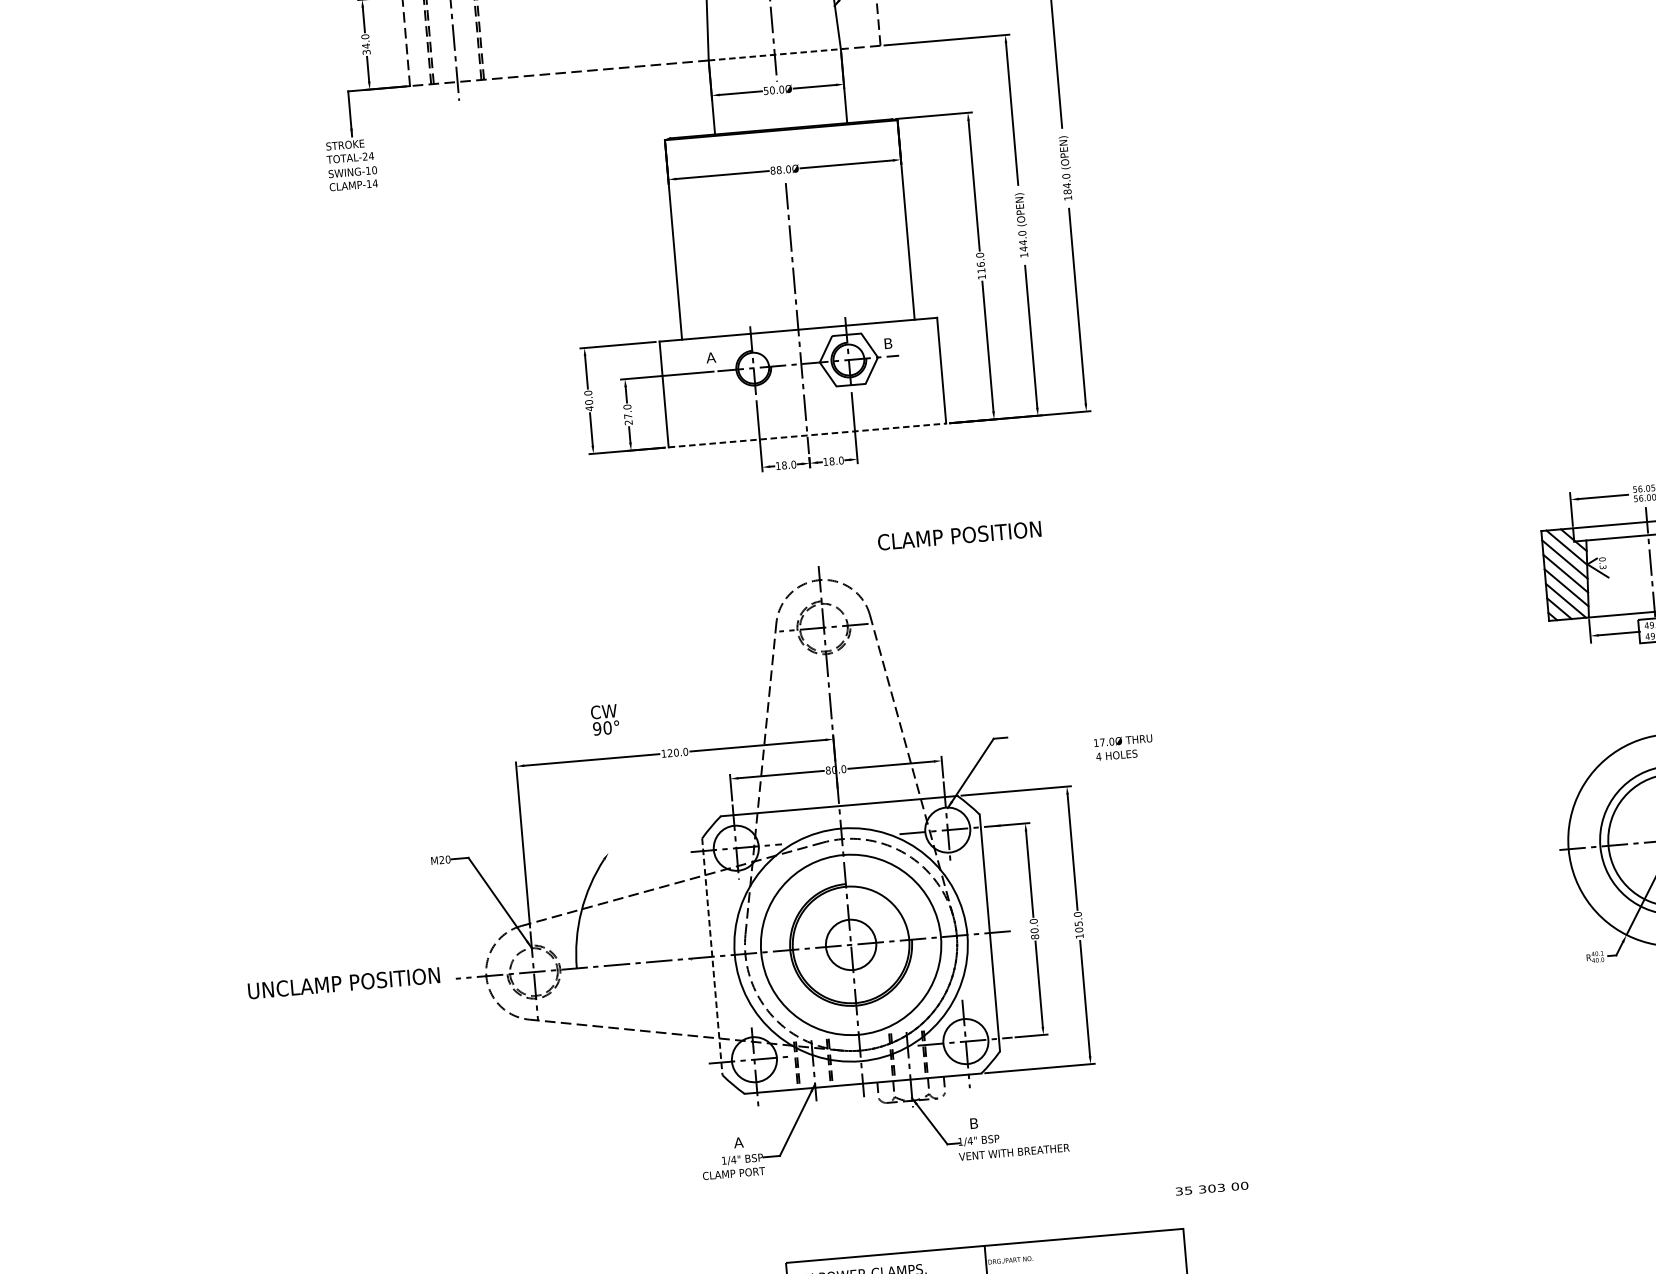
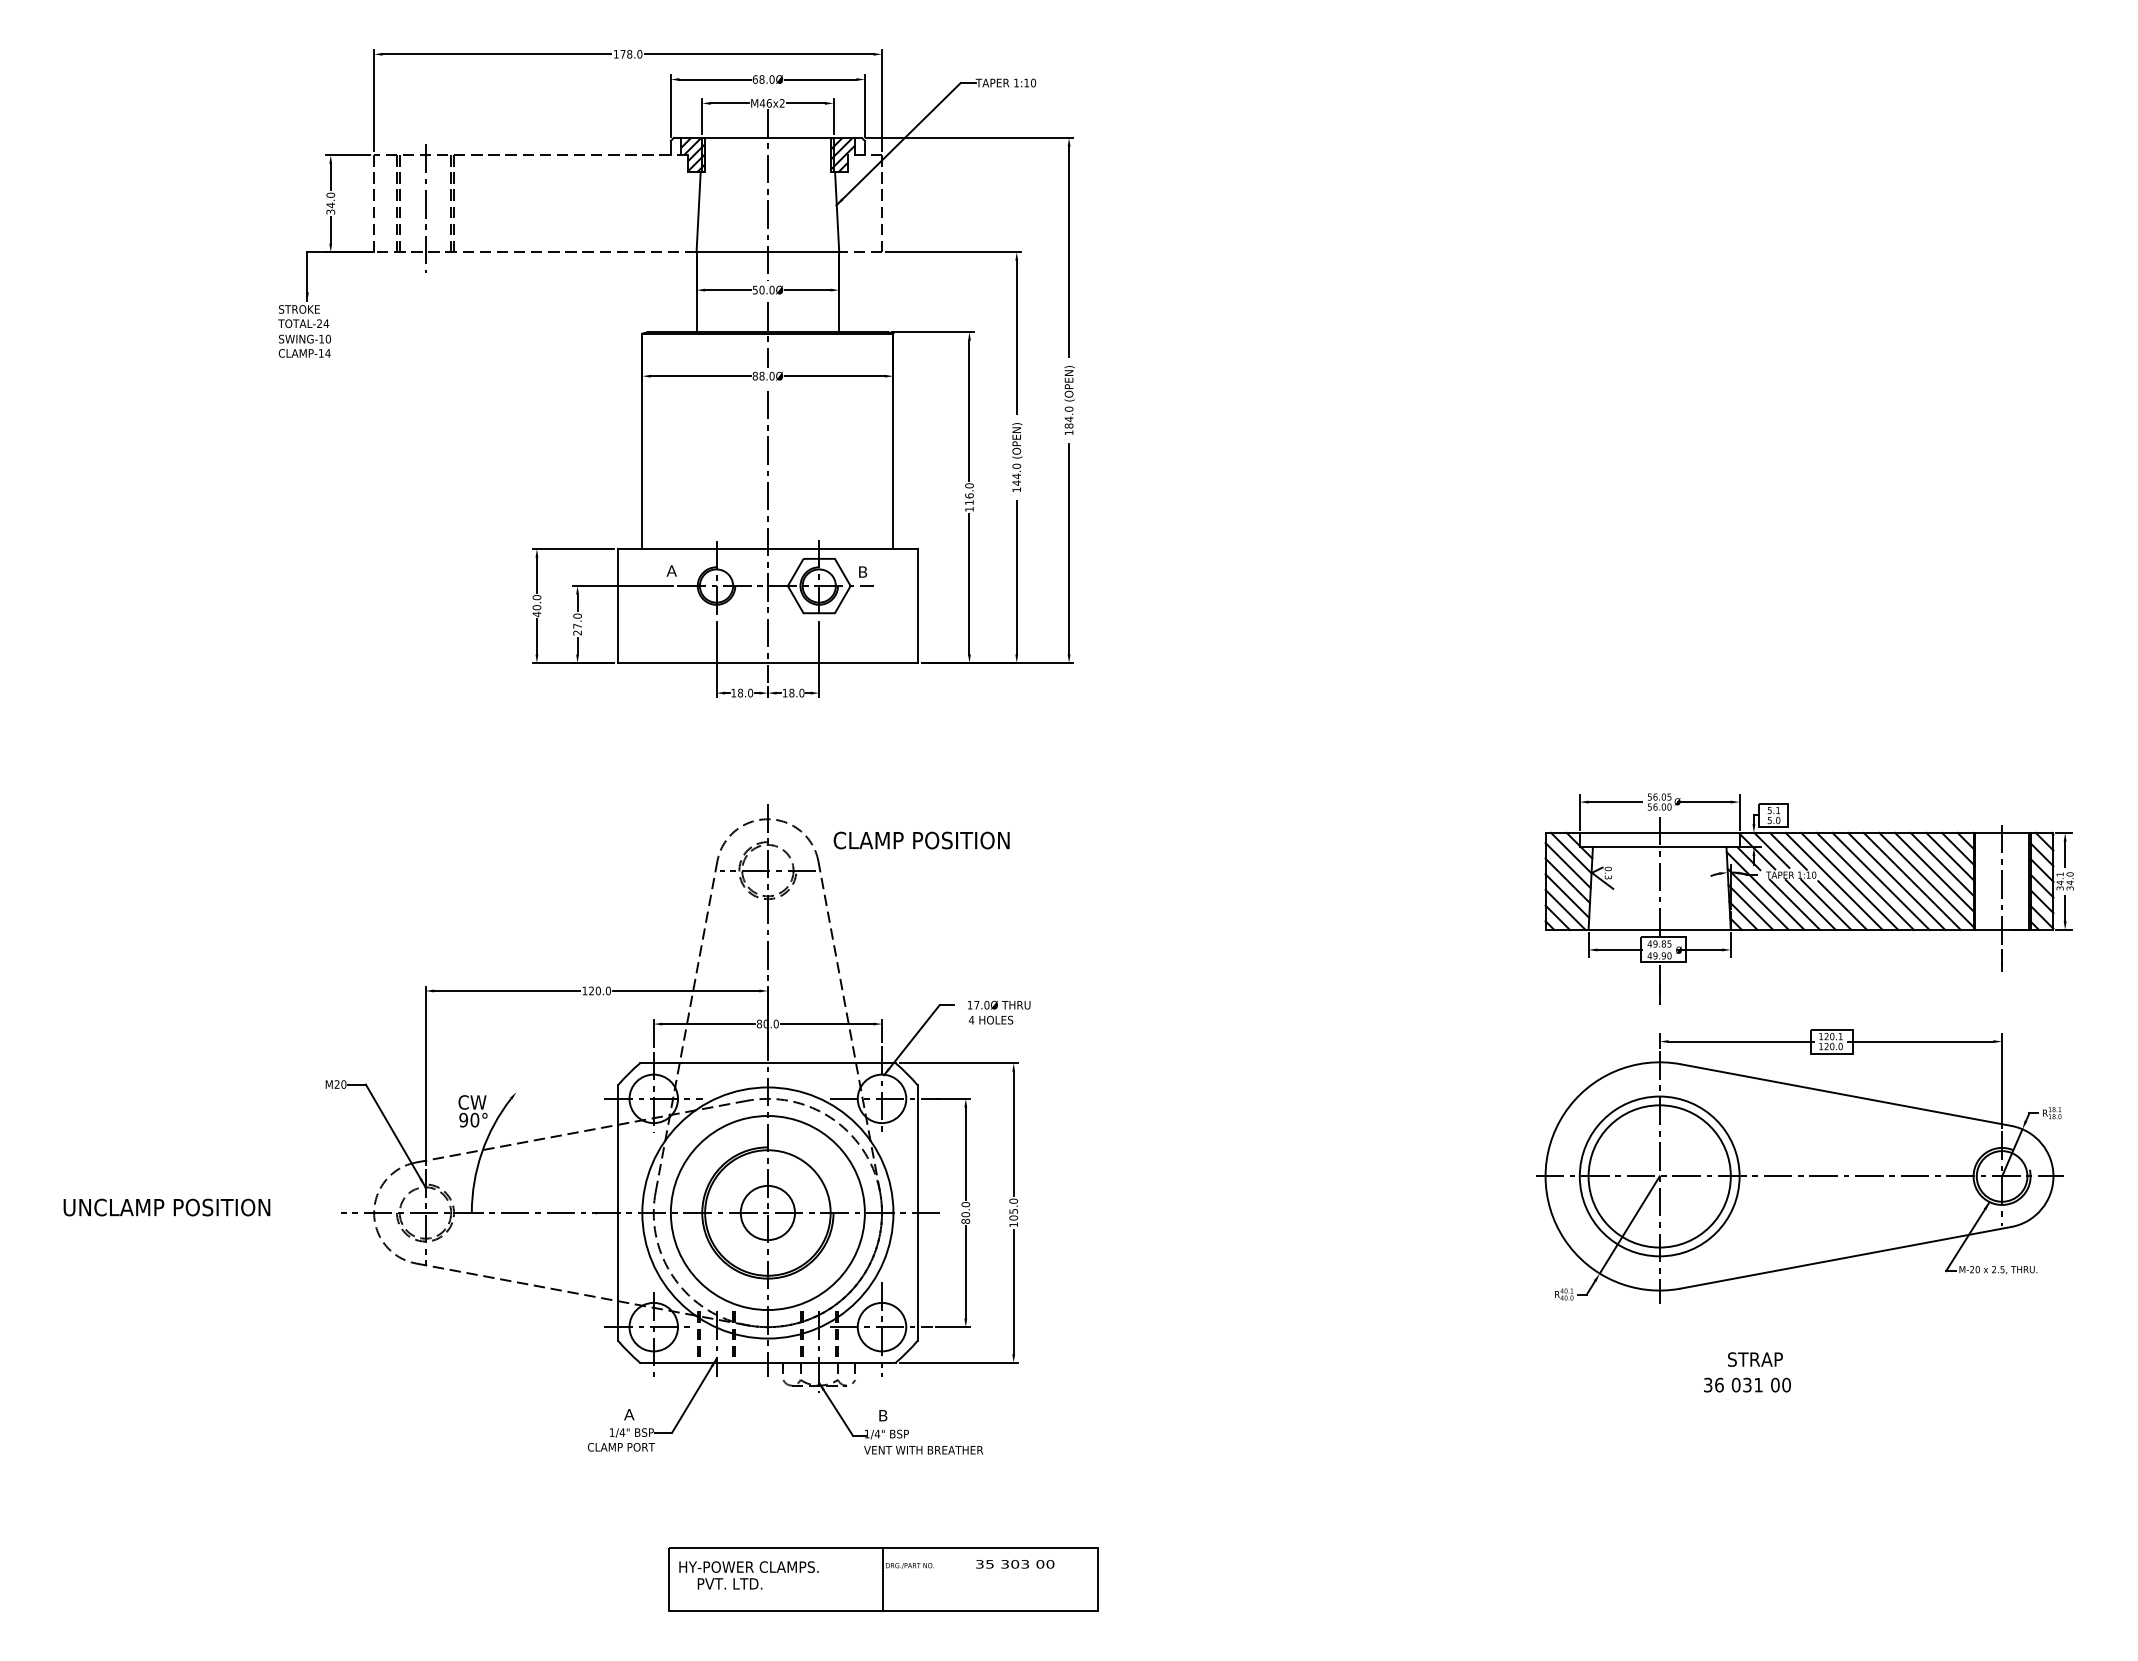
line: (775, 55) -> (768, 252), dashed -> solid
line: (780, 131) -> (767, 334), added
line: (807, 435) -> (767, 663), dashed -> solid
text: (959, 535) -> (921, 840), moved
text: (604, 720) -> (472, 1111), moved
text: (1124, 747) -> (999, 1012), moved
line: (712, 957) -> (618, 1213), dashed -> solid
text: (343, 983) -> (166, 1207), moved
text: (1212, 1188) -> (1015, 1564), moved

